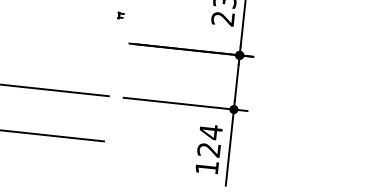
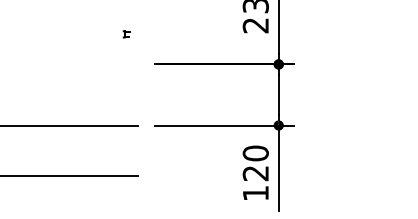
part: (120, 15) -> (126, 34), moved
text: (210, 132) -> (255, 153), 124 -> 120

